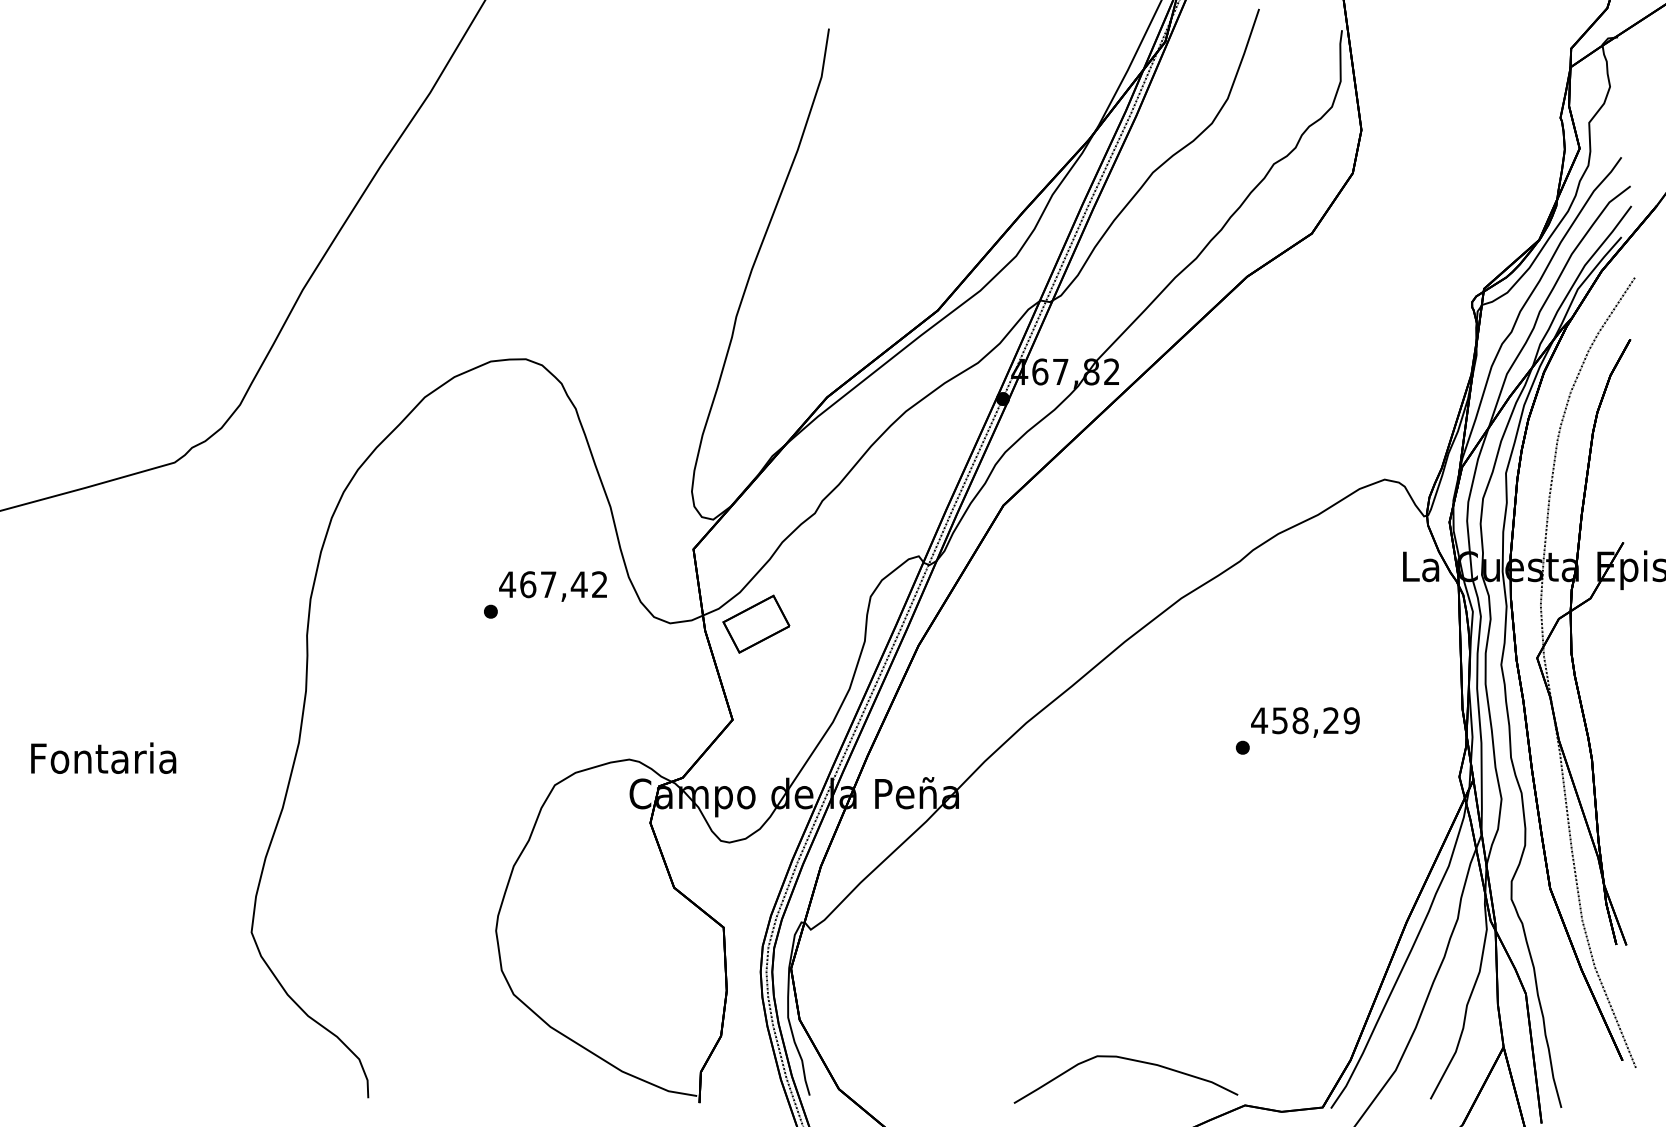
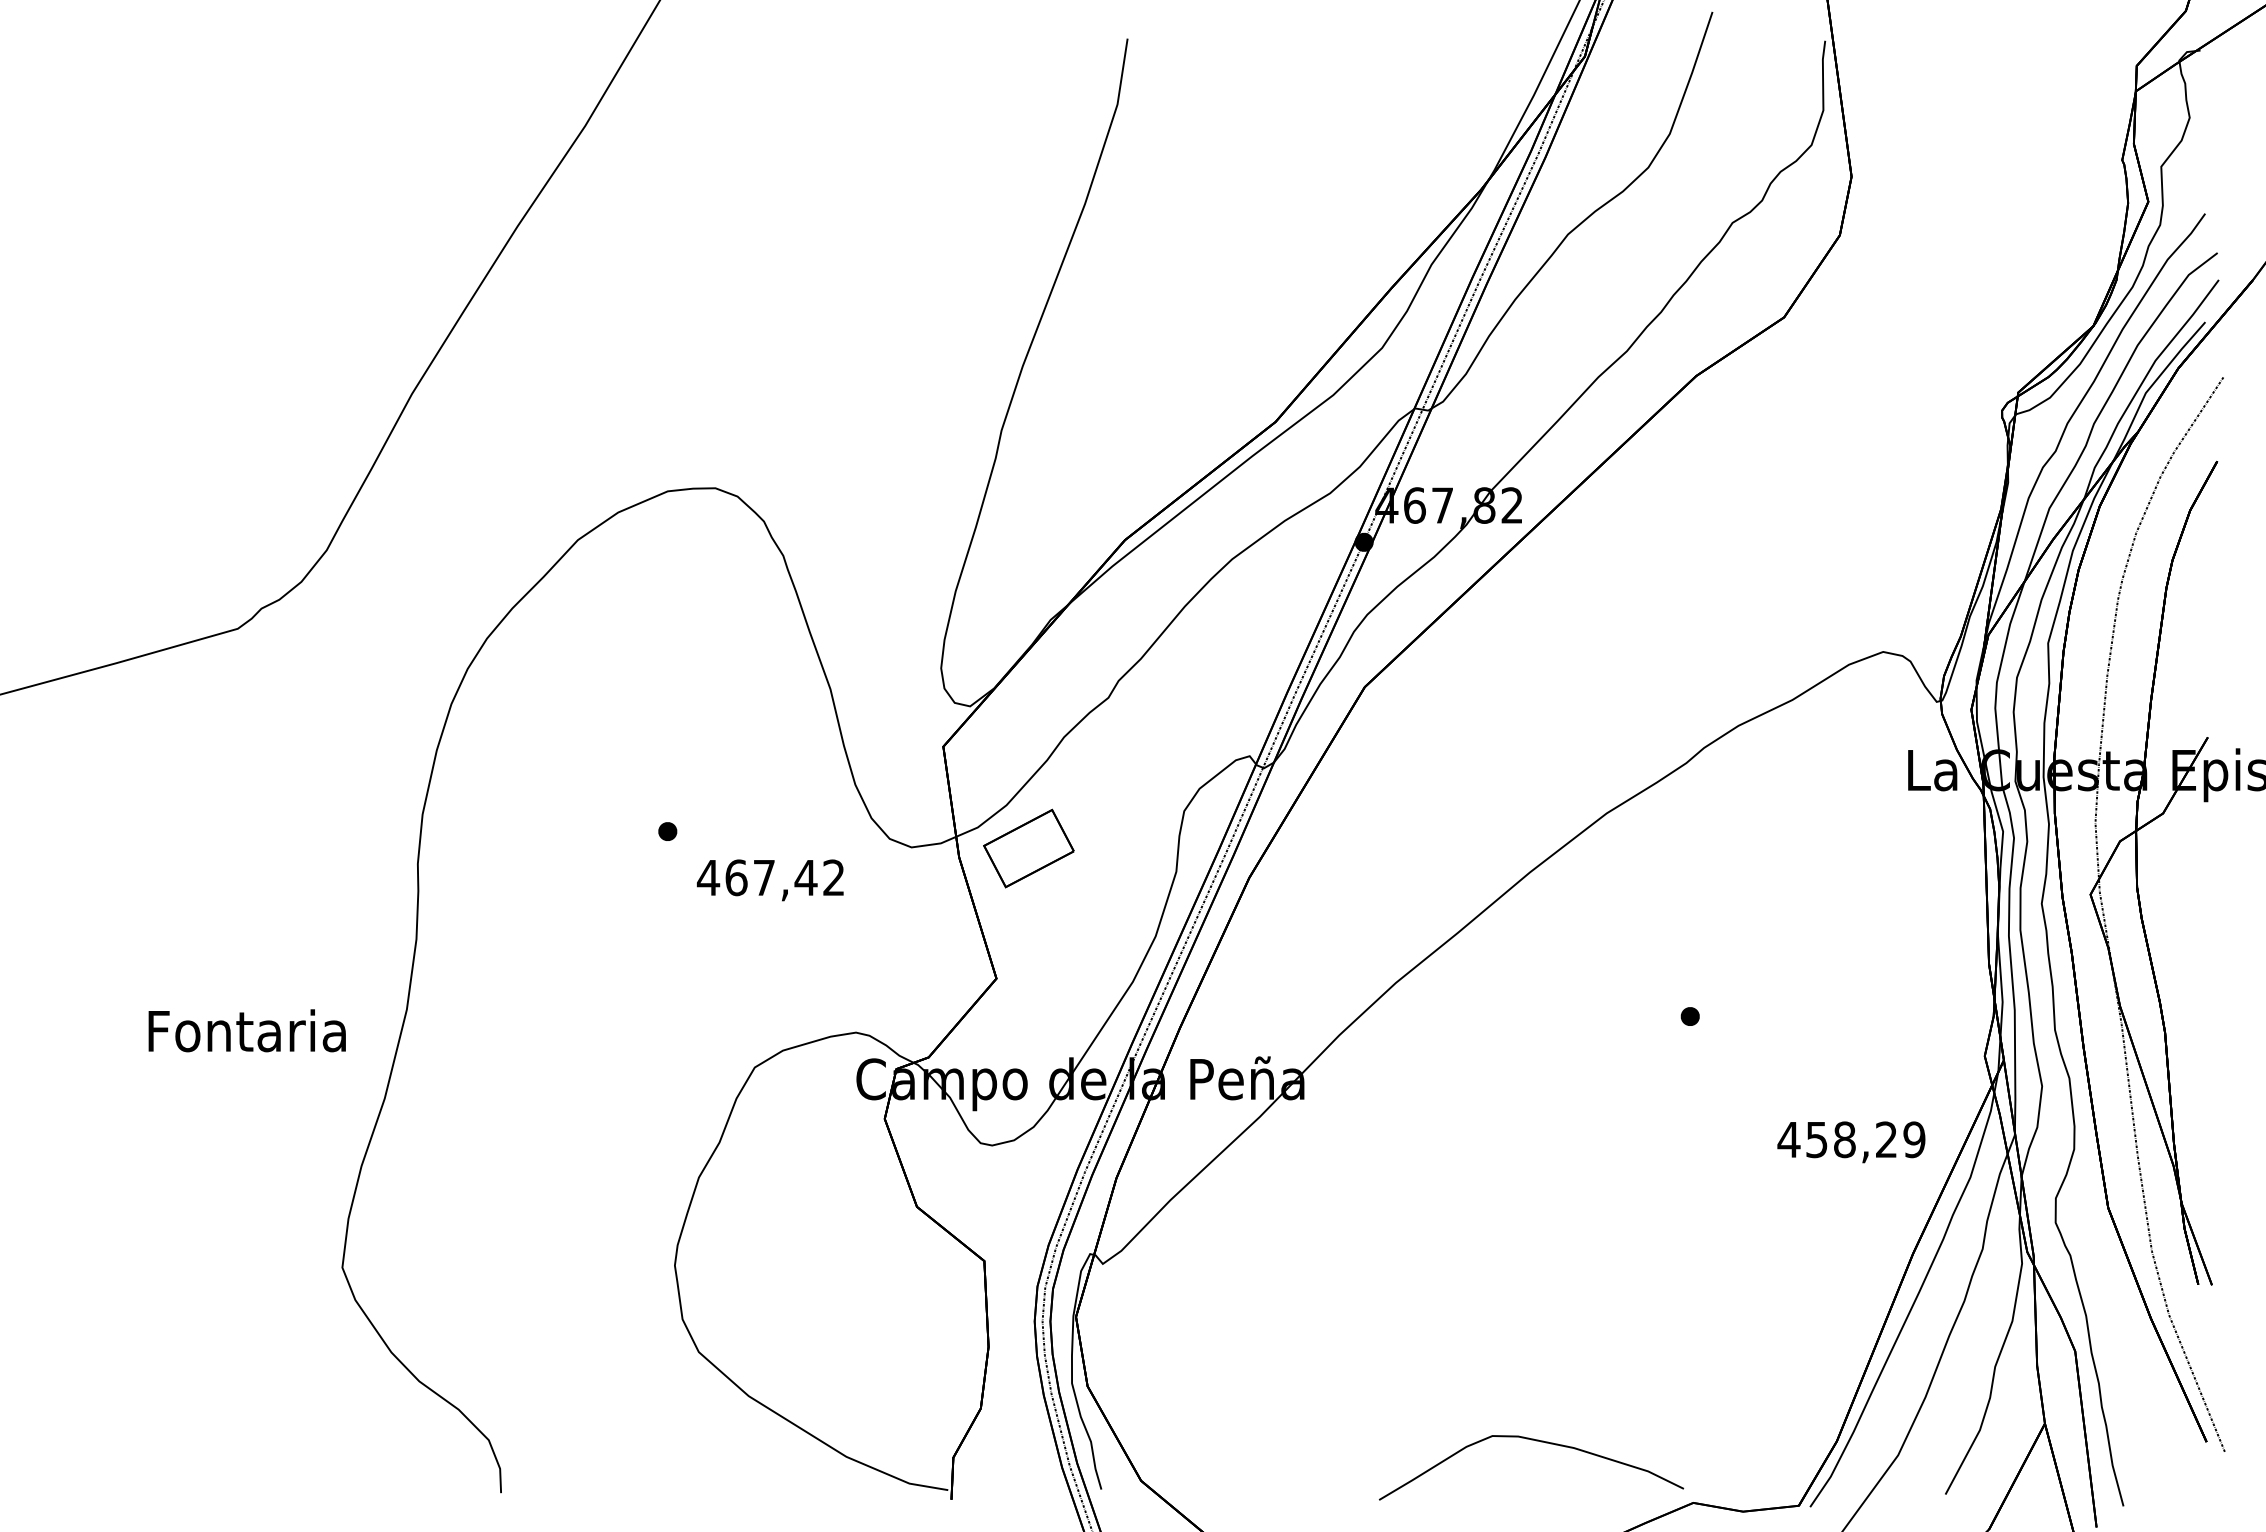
text: (553, 586) -> (770, 880), moved
text: (1305, 722) -> (1851, 1142), moved
text: (103, 758) -> (246, 1030), moved

